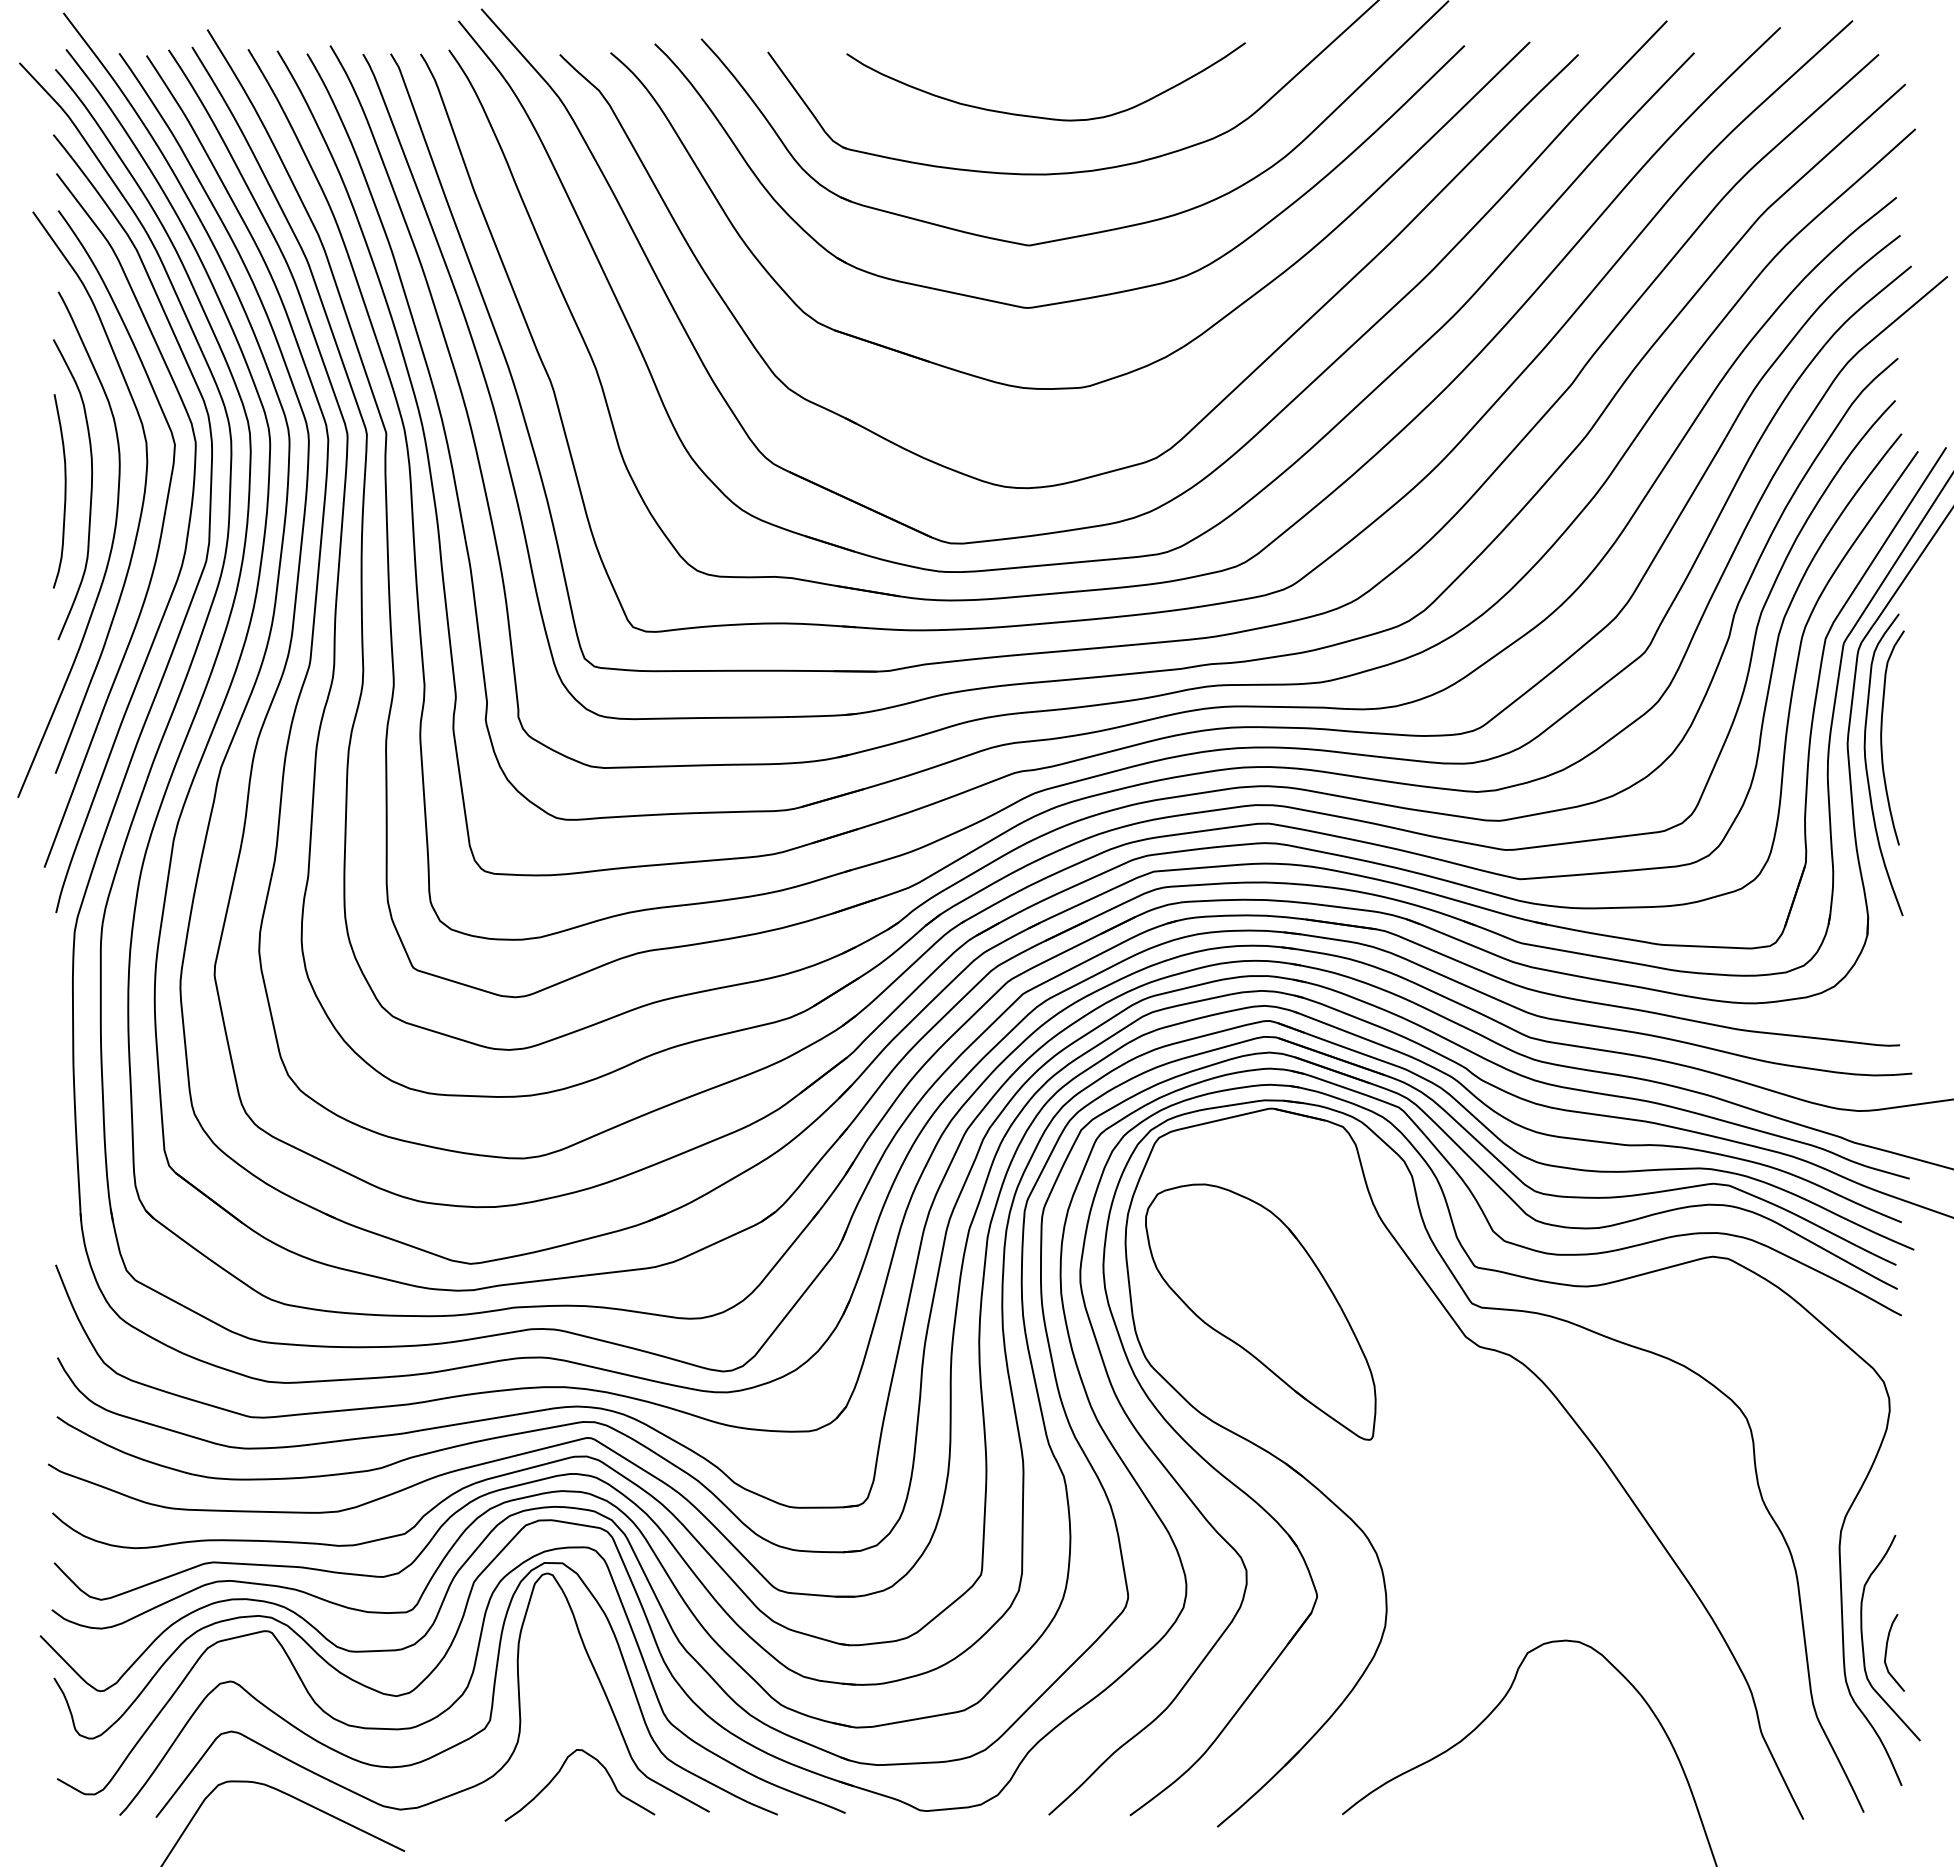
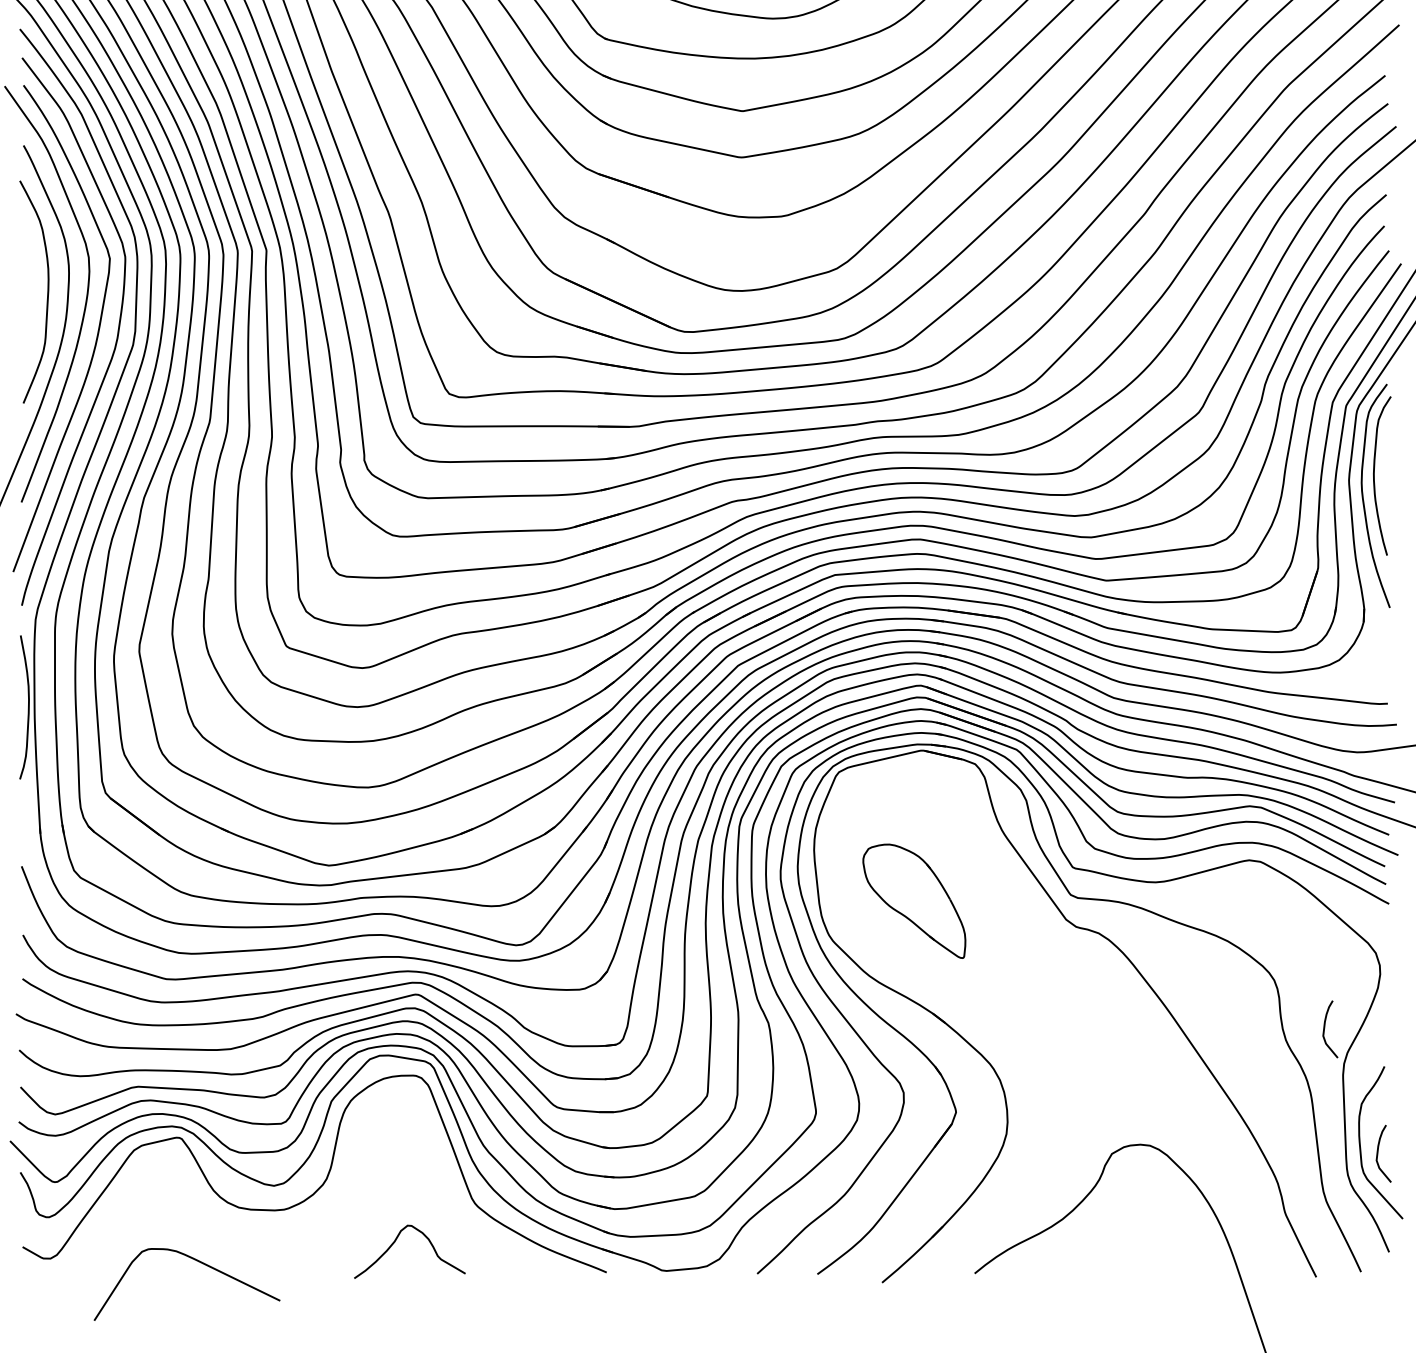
curve: (64, 491) -> (28, 707), moved
part: (1260, 1311) -> (914, 900), size x0.6
curve: (1815, 1482) -> (1325, 1027), added
part: (492, 1691) -> (345, 1182), removed

